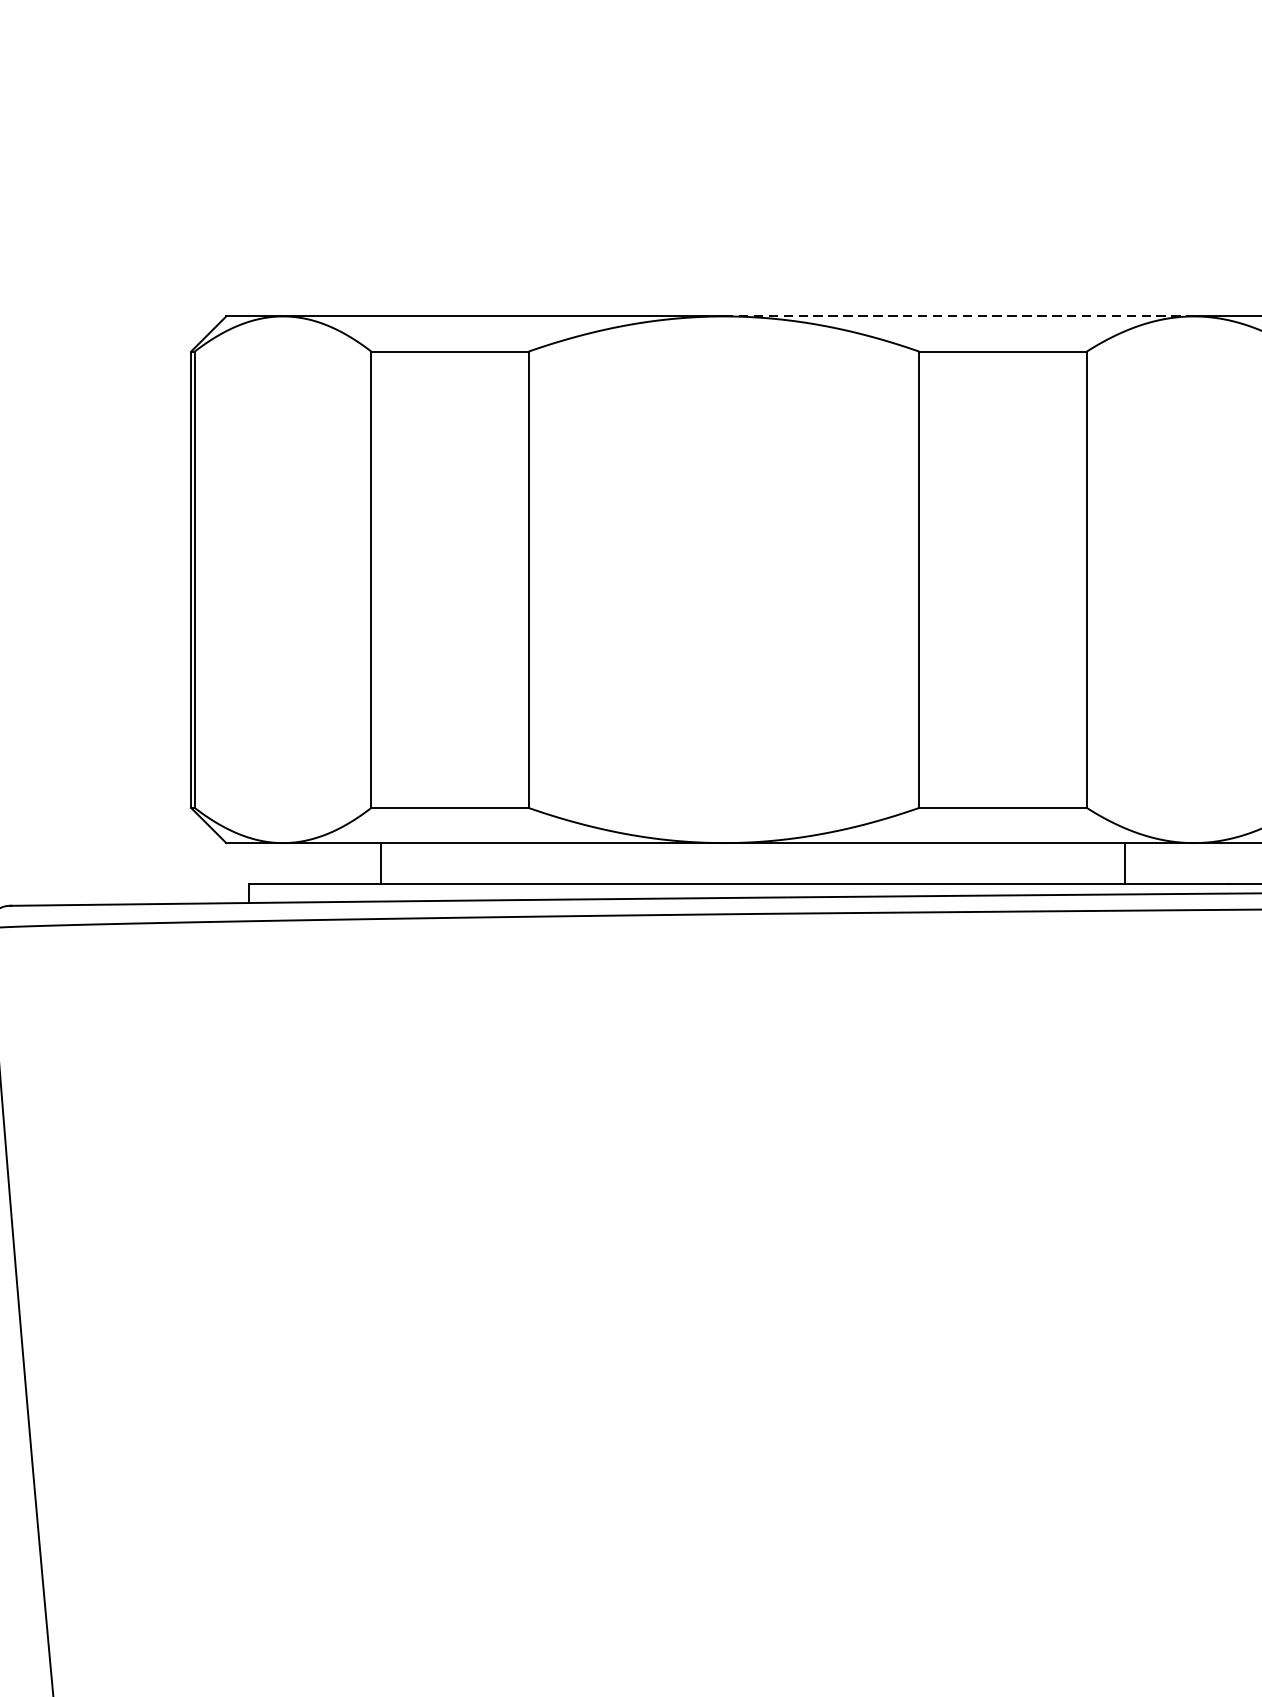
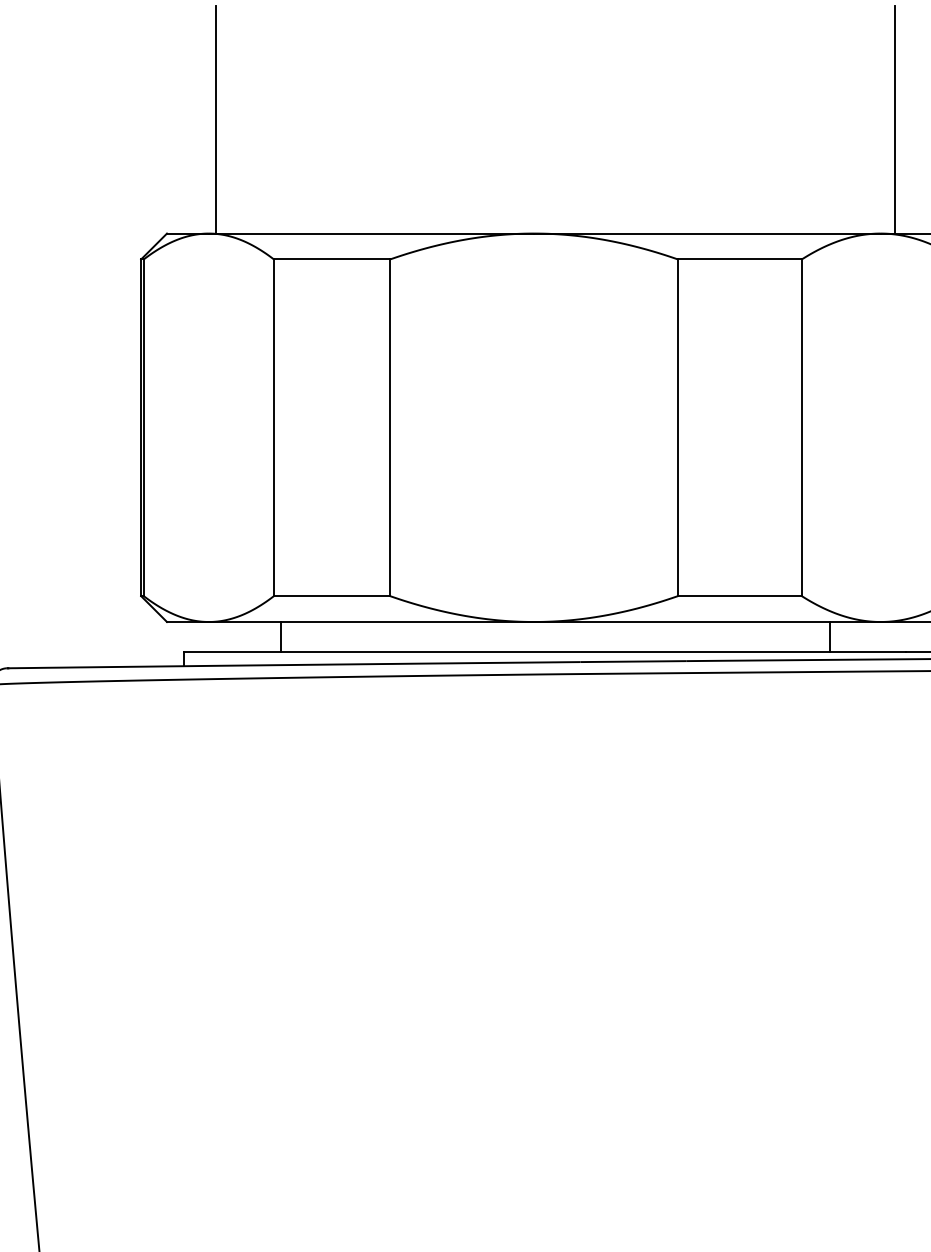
line: (293, 161) -> (216, 119), added
line: (1212, 161) -> (894, 119), added
line: (959, 316) -> (707, 233), dashed -> solid

